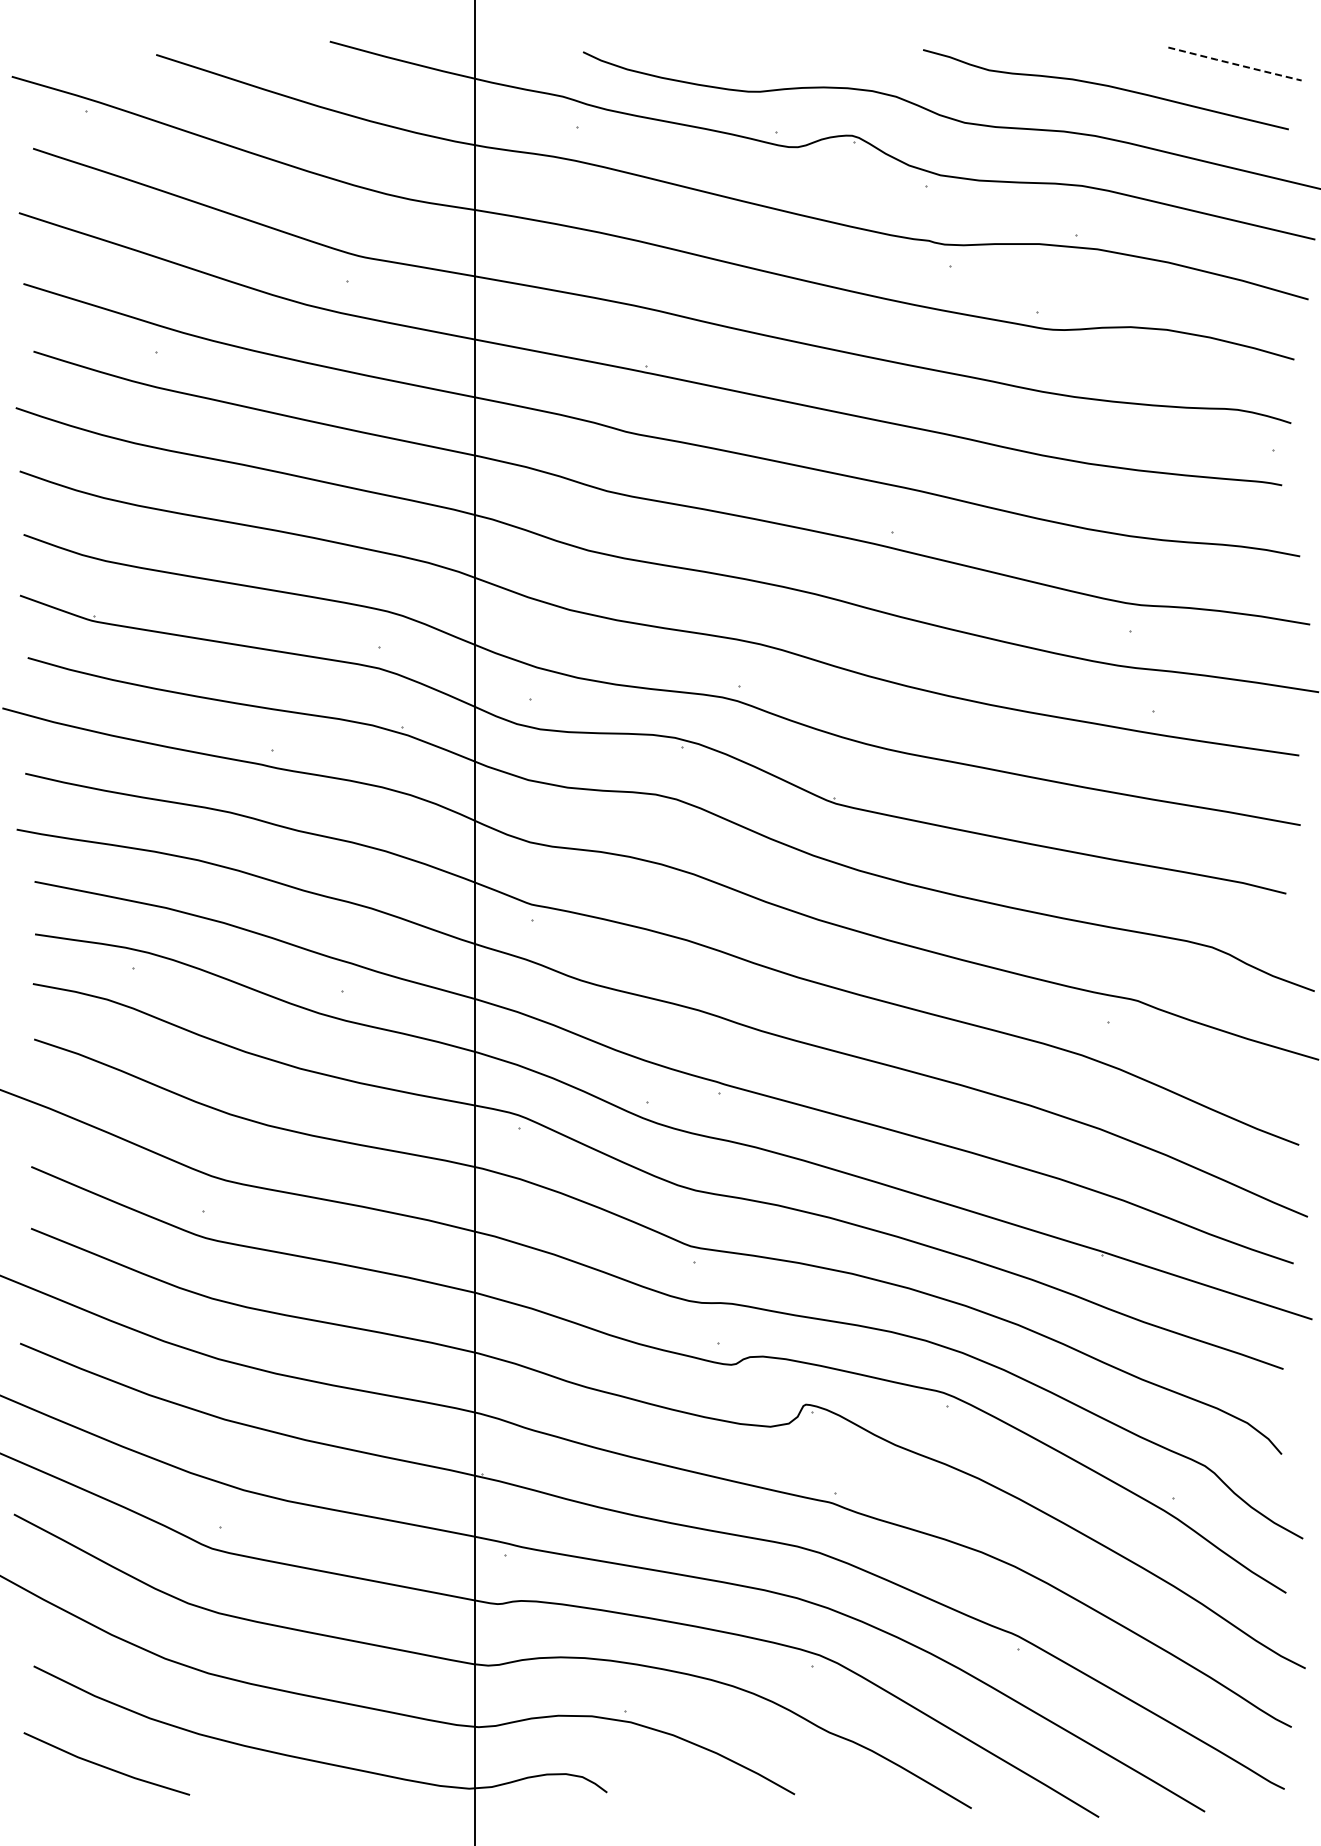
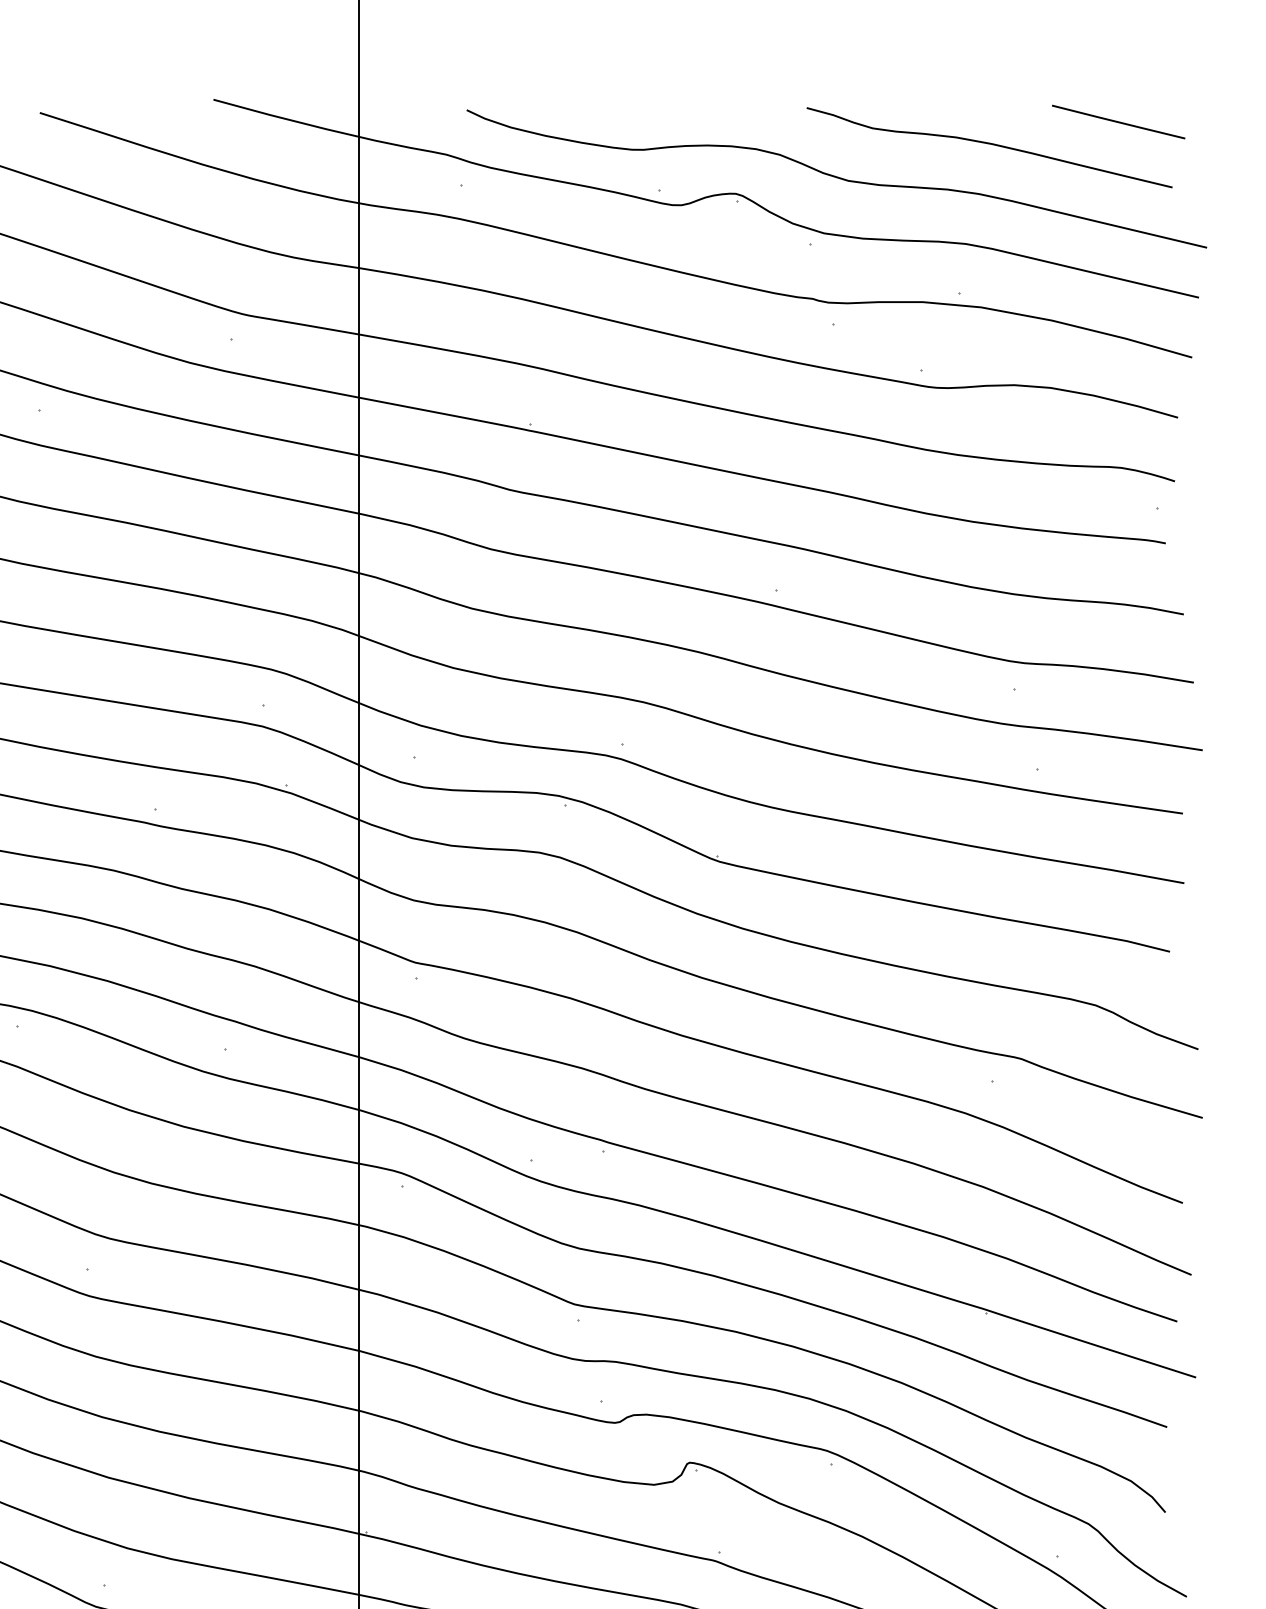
line: (1235, 64) -> (1119, 122), dashed -> solid

